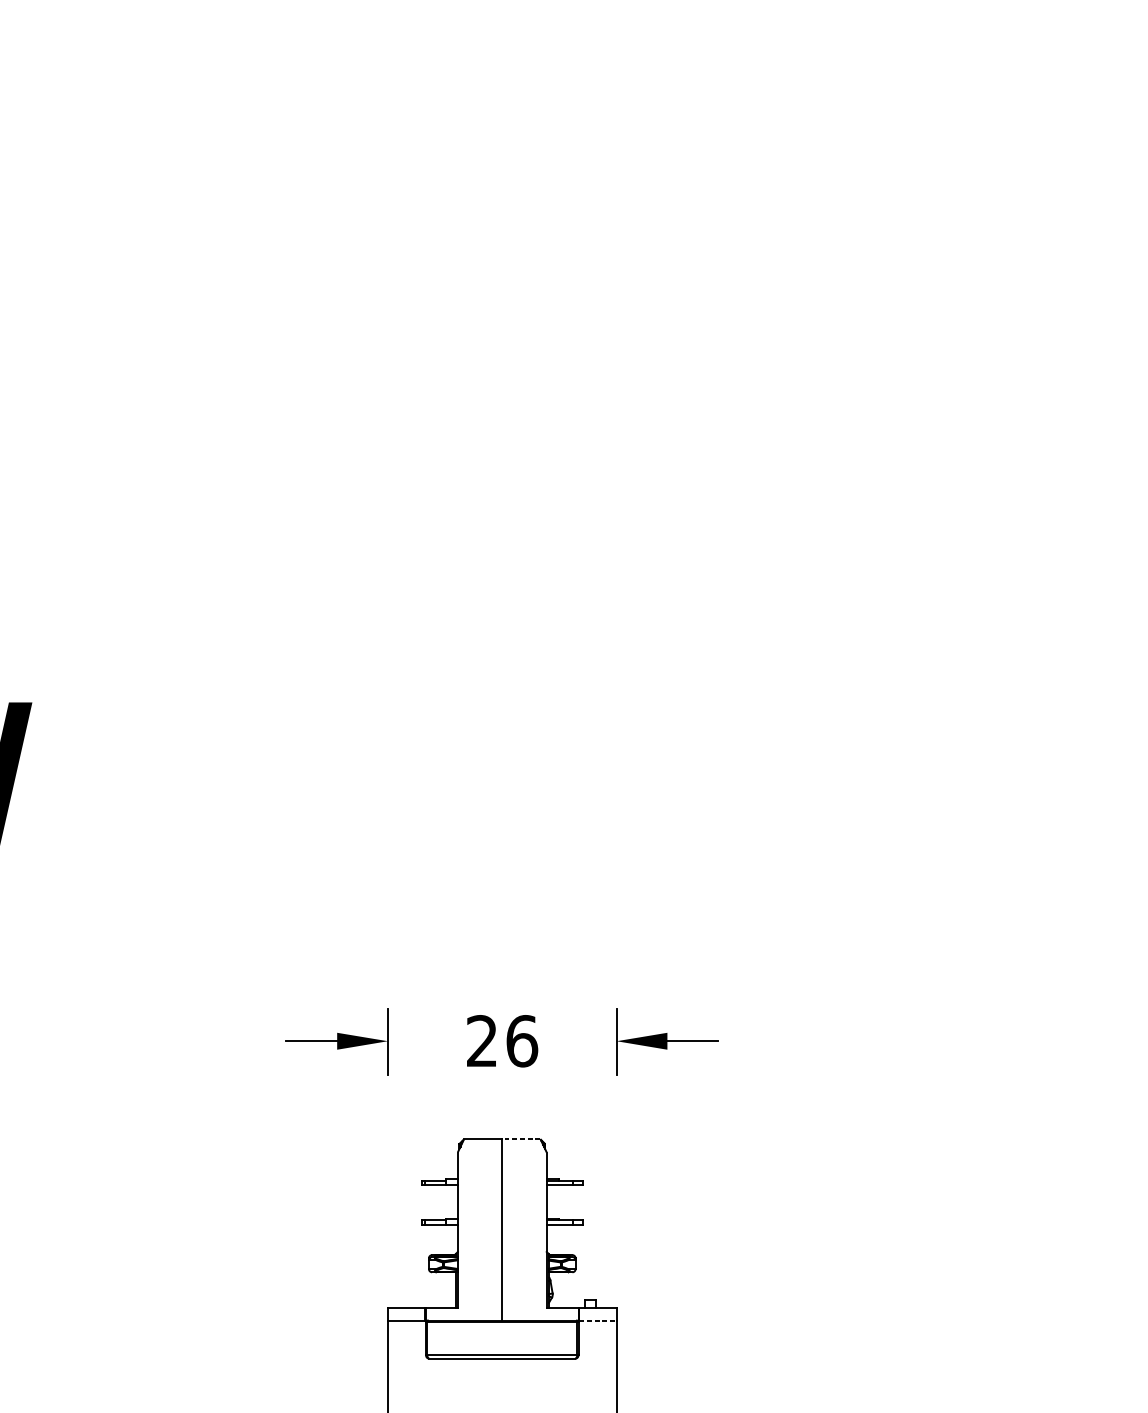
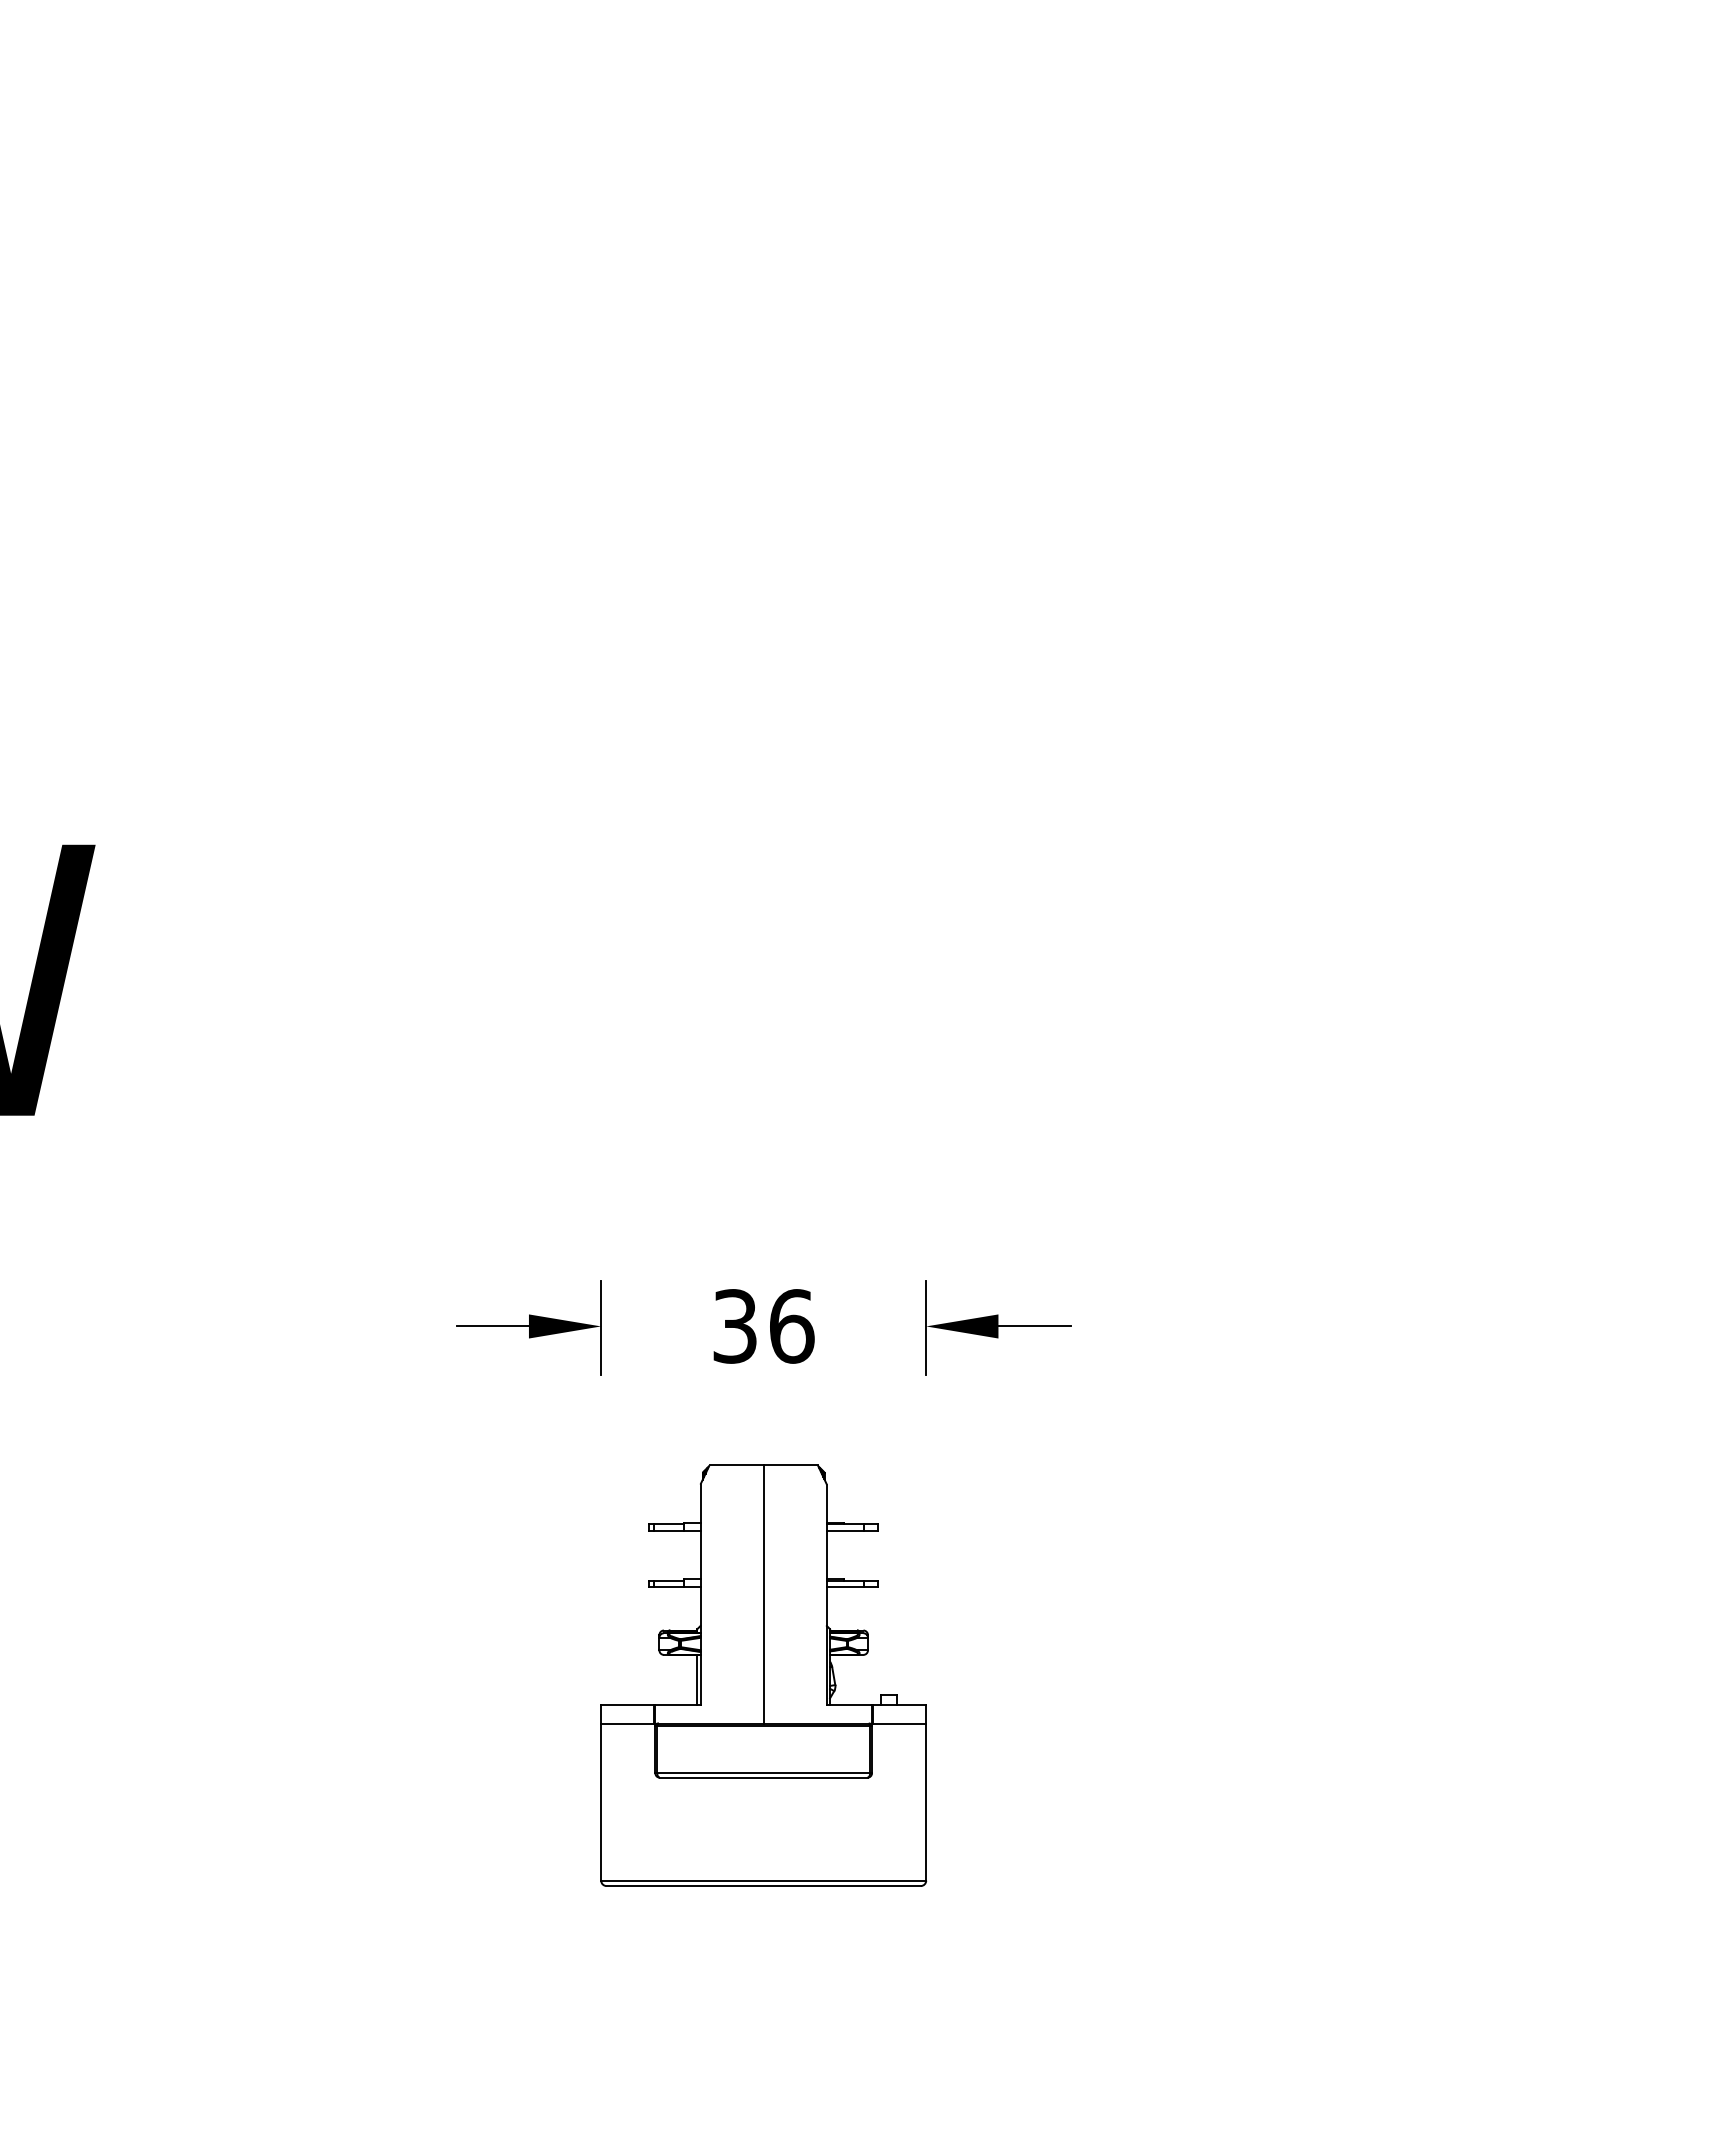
text: (481, 1041) -> (734, 1326), 26 -> 36
line: (521, 1139) -> (790, 1465), dashed -> solid
line: (597, 1320) -> (899, 1723), dashed -> solid

